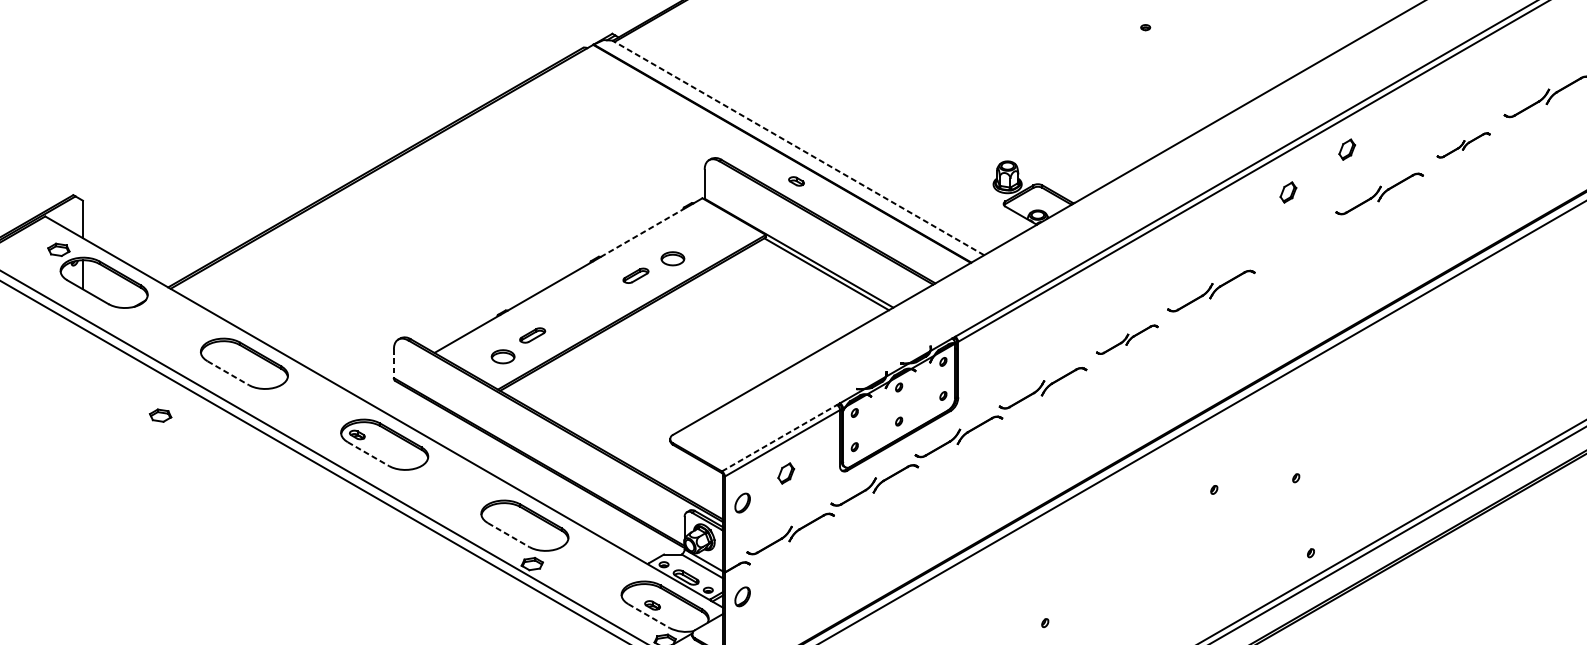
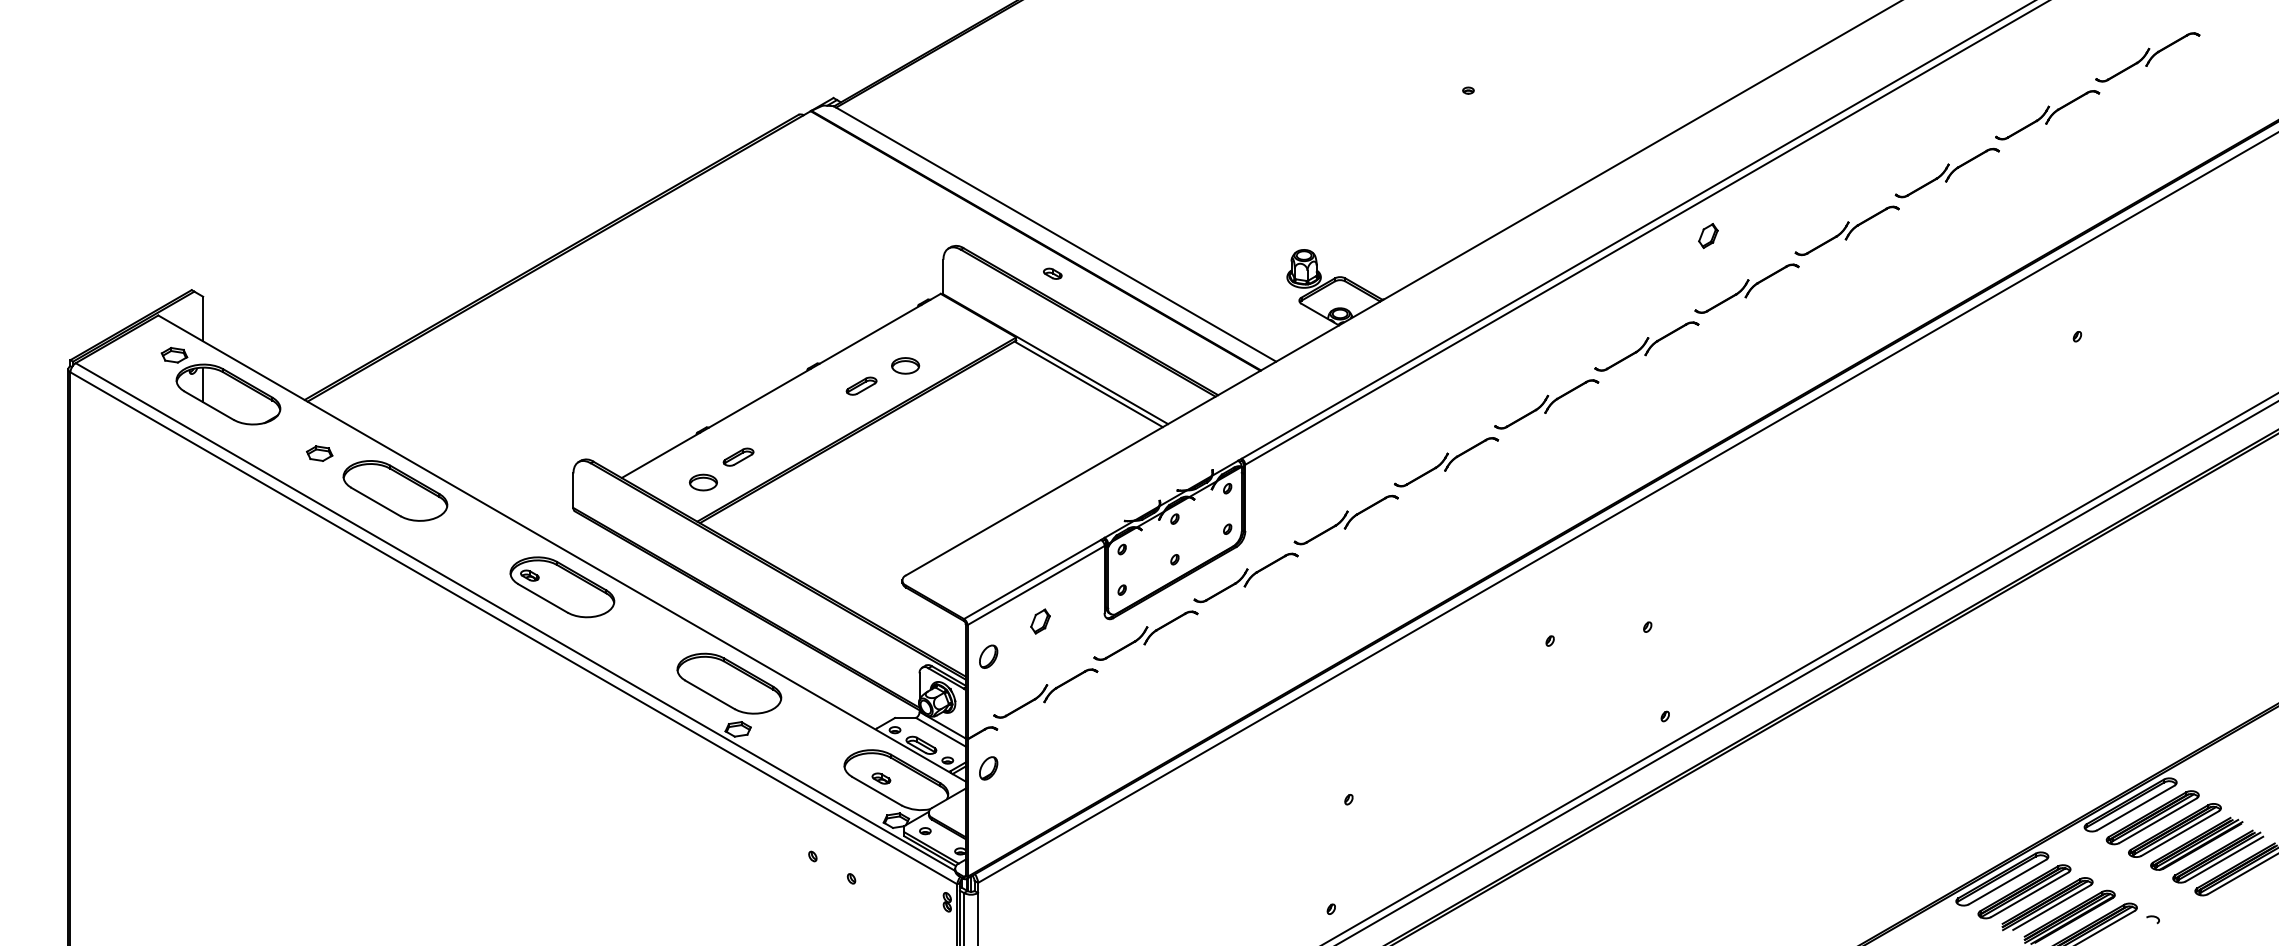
part: (1463, 145) -> (1846, 230), size x1.67
line: (797, 147) -> (1054, 233), dashed -> solid
part: (1288, 192) -> (1638, 287), removed
line: (643, 232) -> (870, 334), dashed -> solid
part: (1295, 242) -> (1646, 346), added
part: (1127, 339) -> (1446, 462), size x1.43
line: (393, 364) -> (573, 491), dashed -> solid
line: (228, 373) -> (376, 502), dashed -> solid
part: (160, 415) -> (319, 453), moved
line: (780, 438) -> (1033, 579), dashed -> solid
line: (368, 454) -> (543, 598), dashed -> solid
line: (509, 535) -> (710, 695), dashed -> solid
line: (649, 616) -> (877, 791), dashed -> solid

